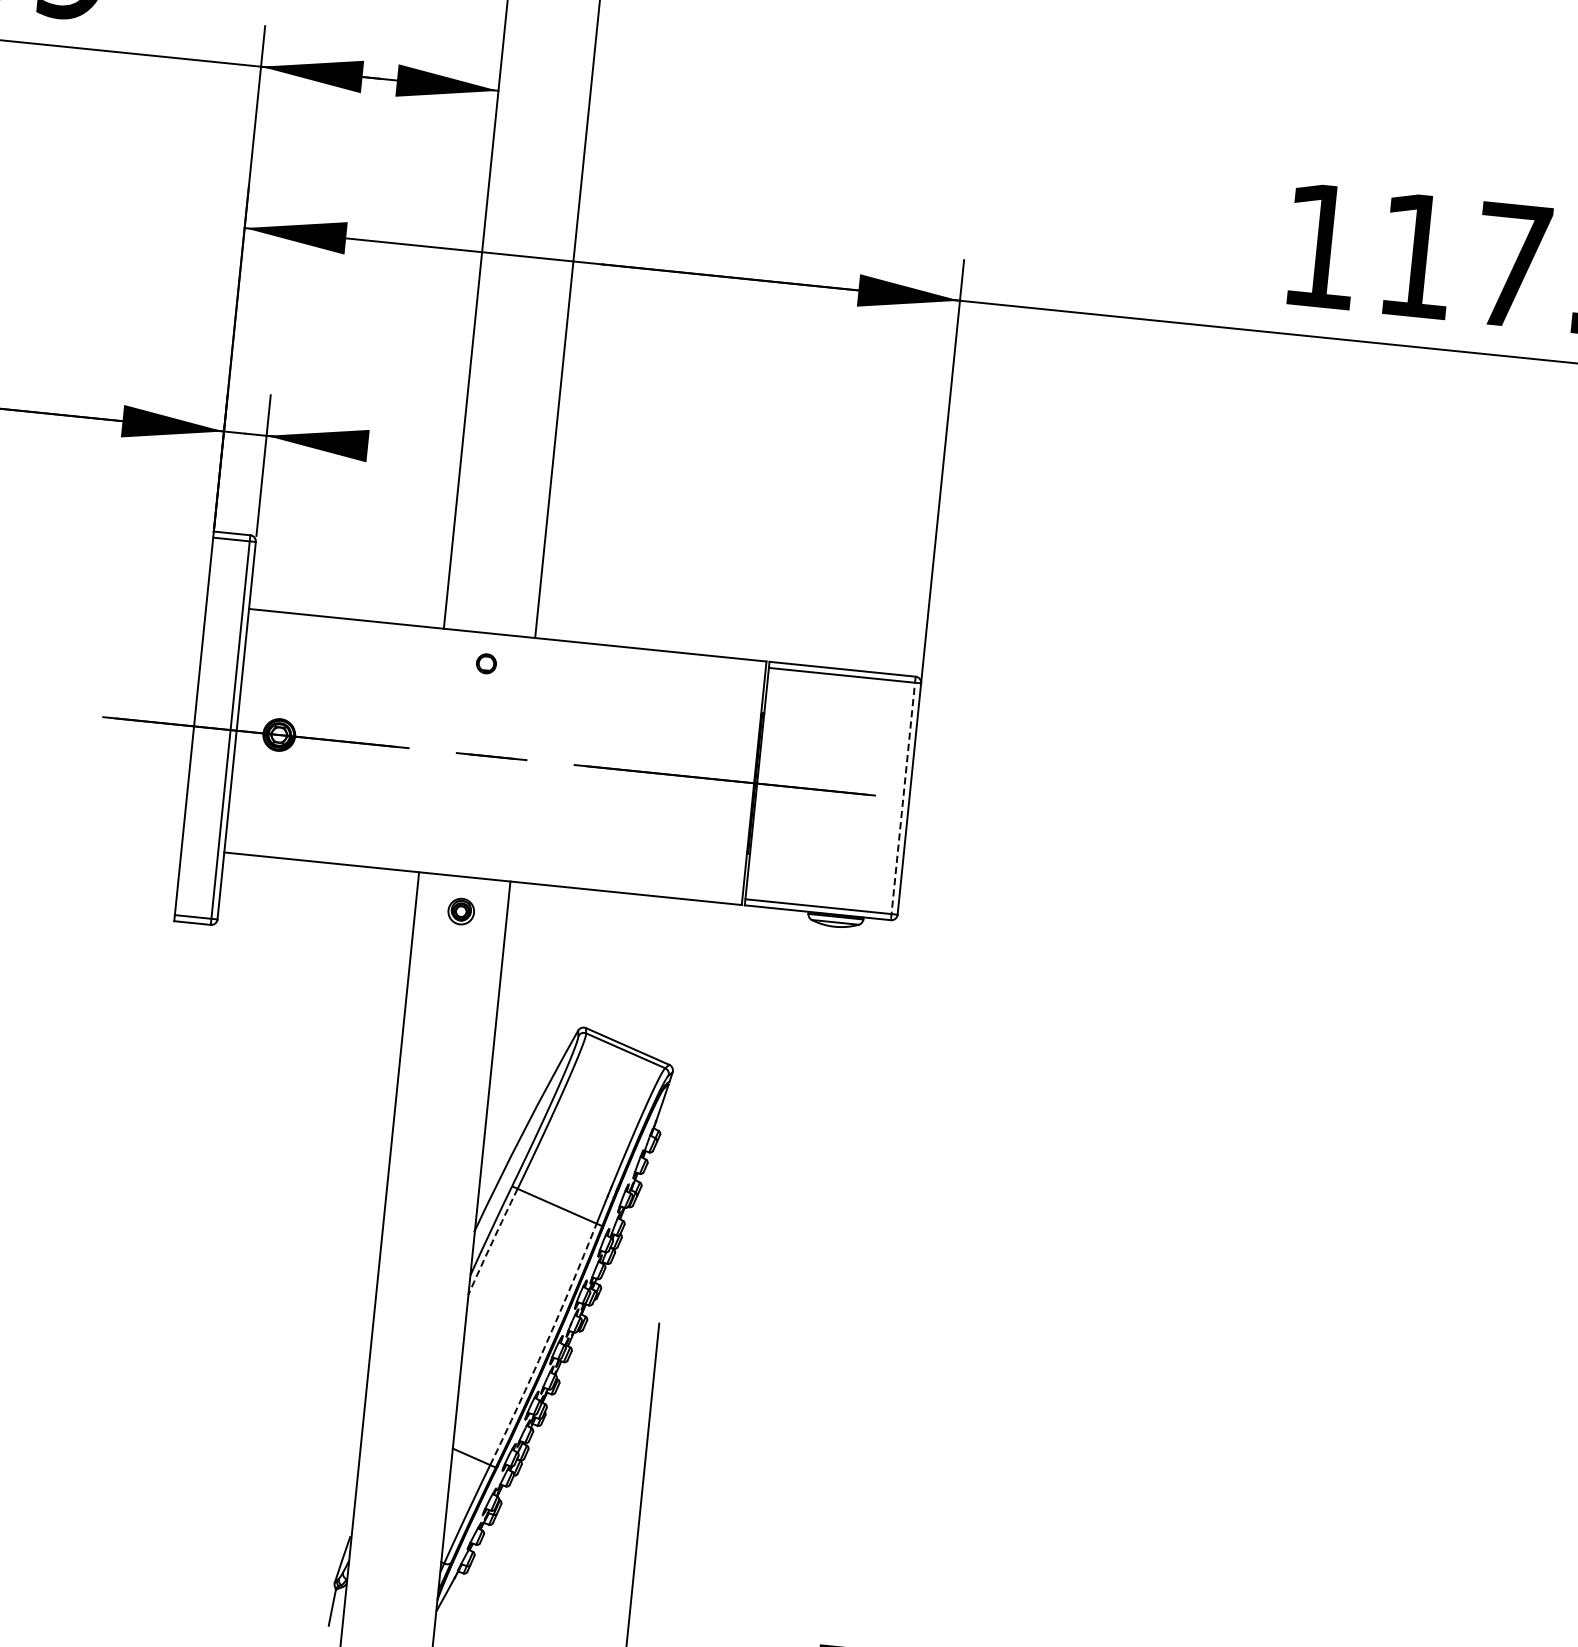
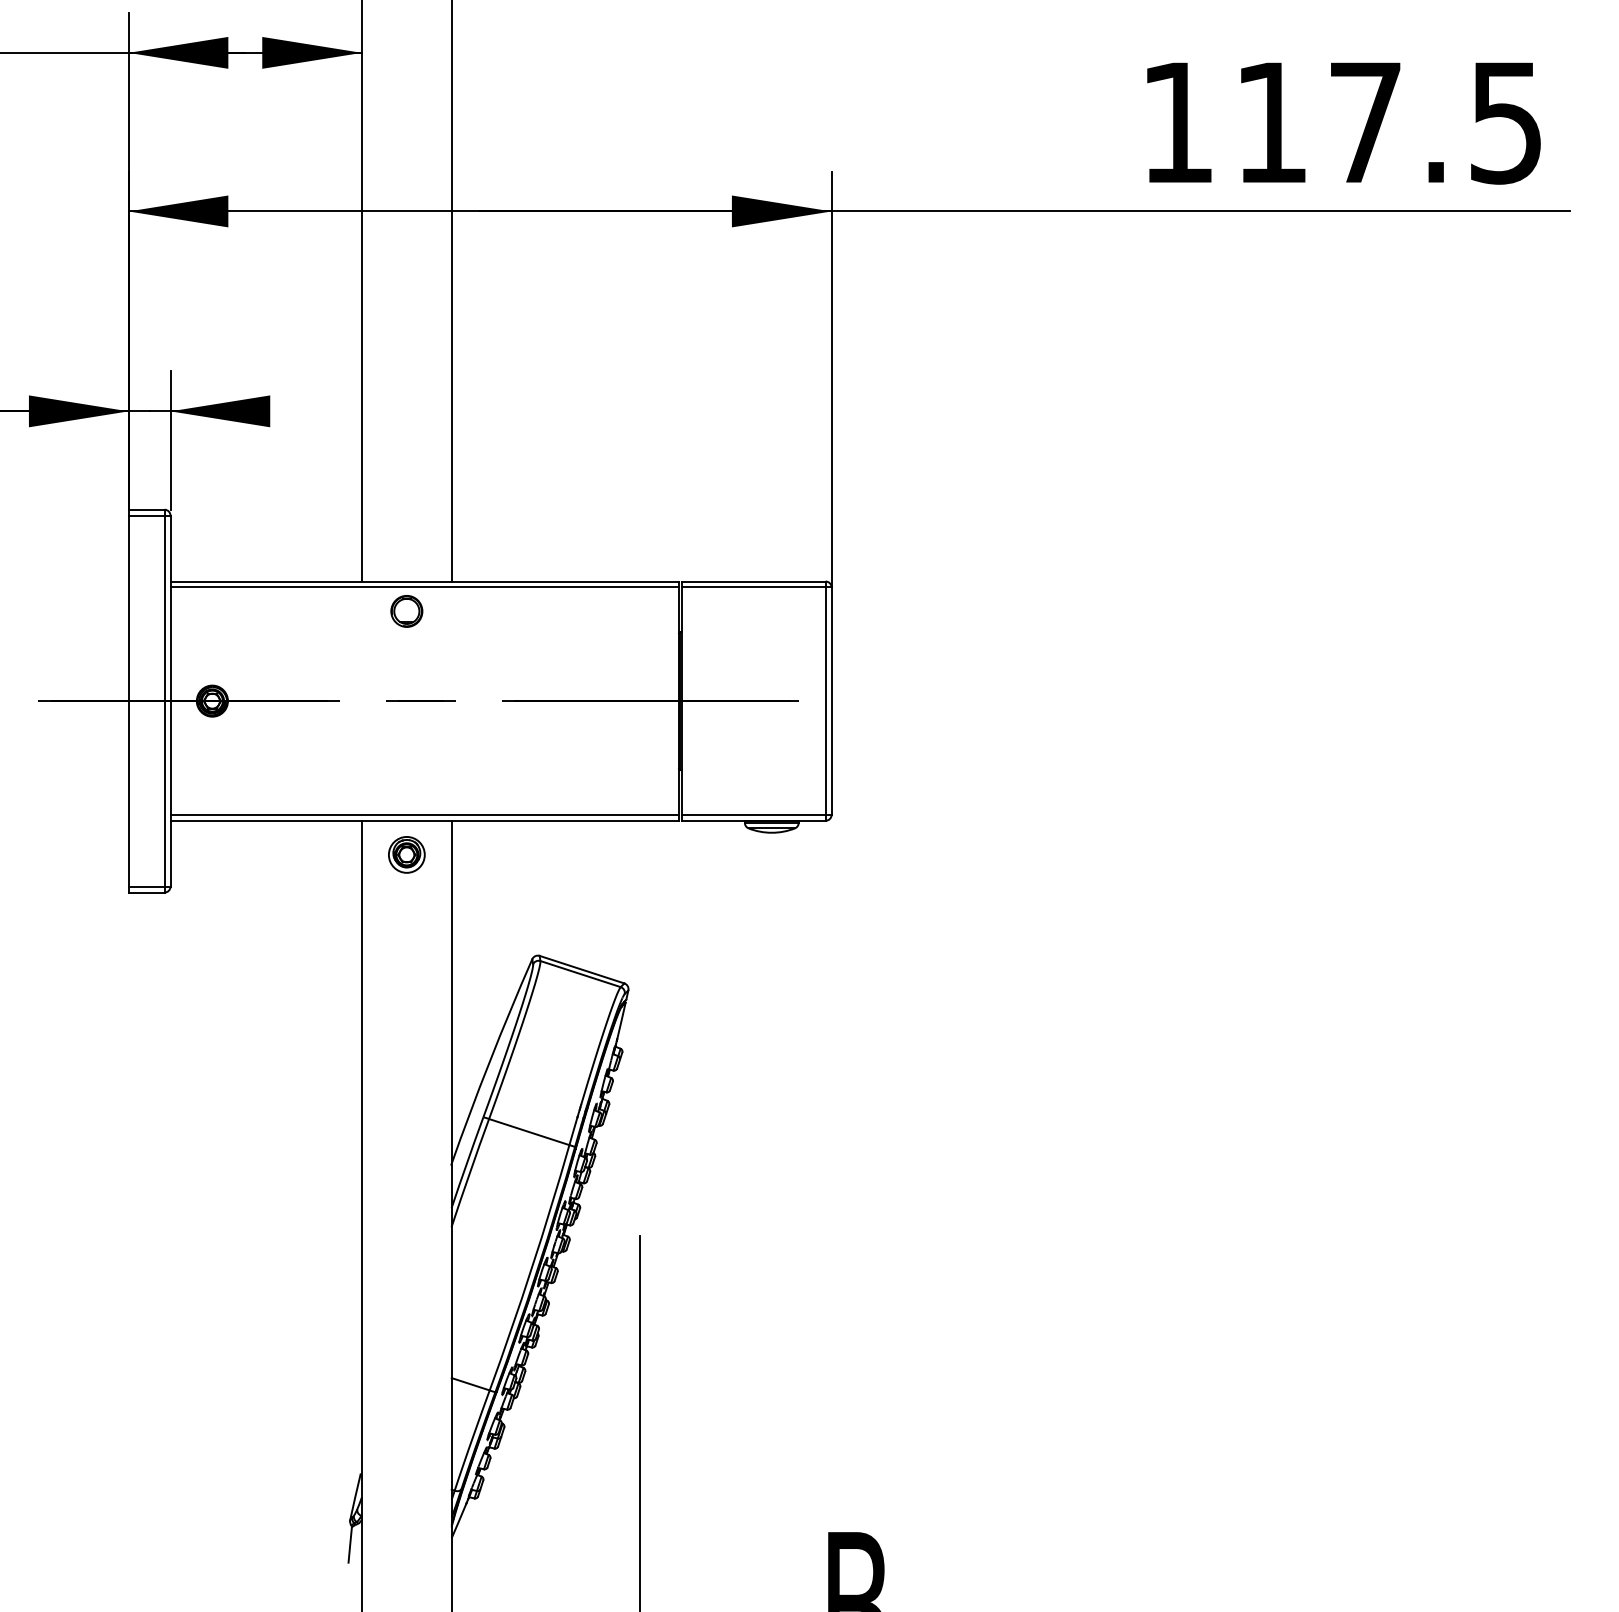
line: (506, 641) -> (424, 587), added
part: (486, 663) -> (406, 611), size x1.67
line: (903, 798) -> (825, 701), dashed -> solid
line: (483, 872) -> (424, 814), added
part: (460, 911) -> (406, 854), size x1.43
arc: (492, 1242) -> (469, 1173), dashed -> solid
arc: (545, 1345) -> (531, 1268), dashed -> solid

